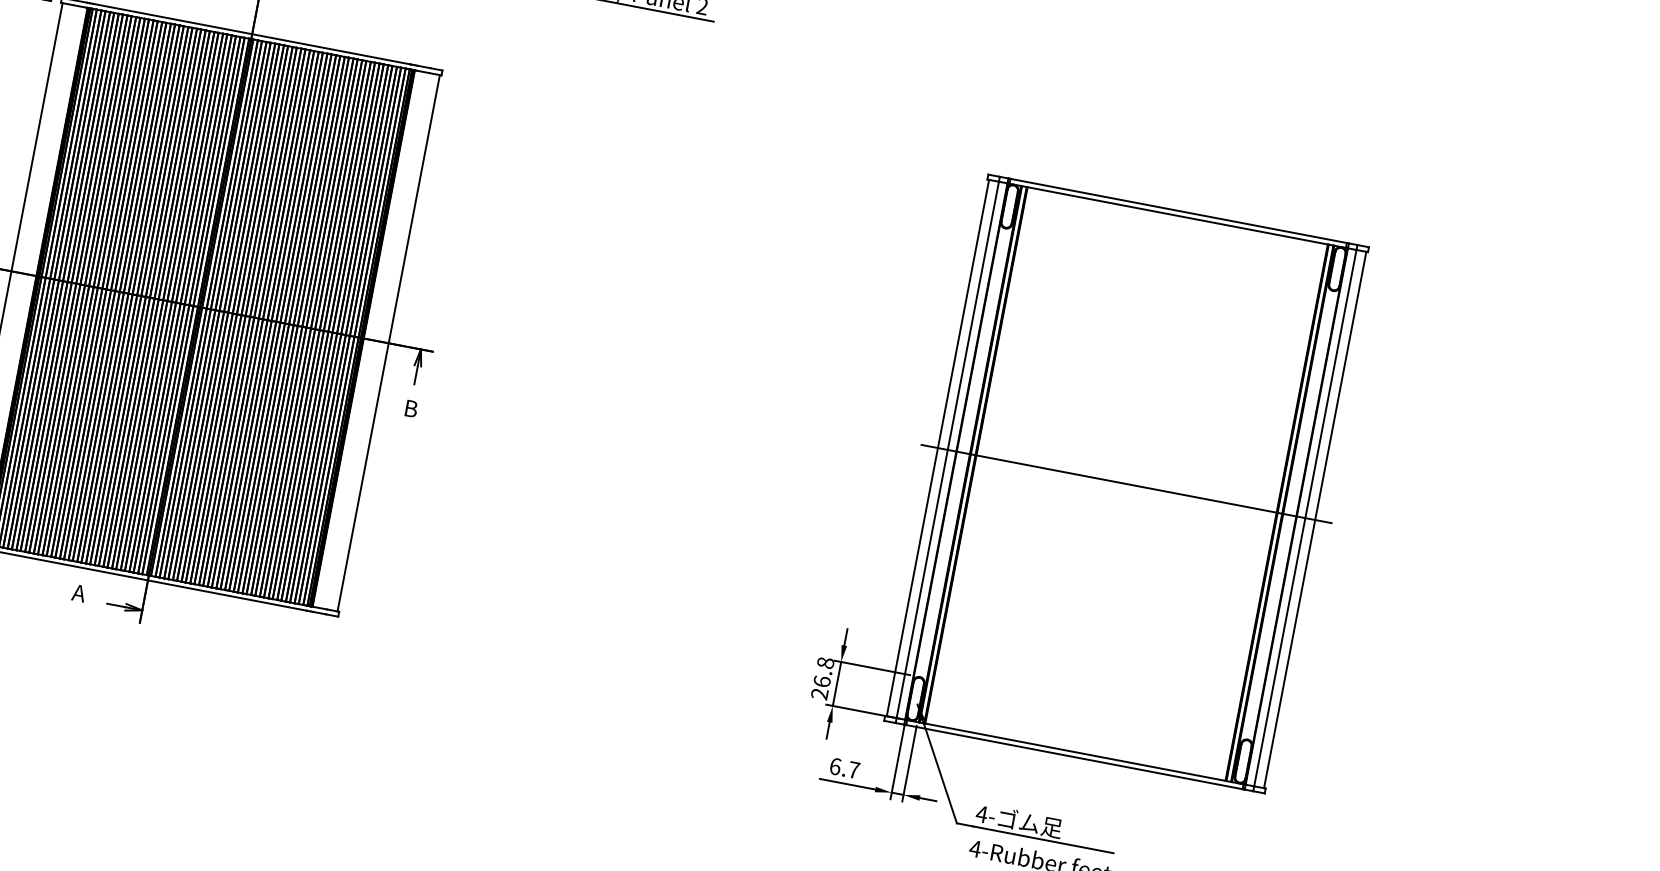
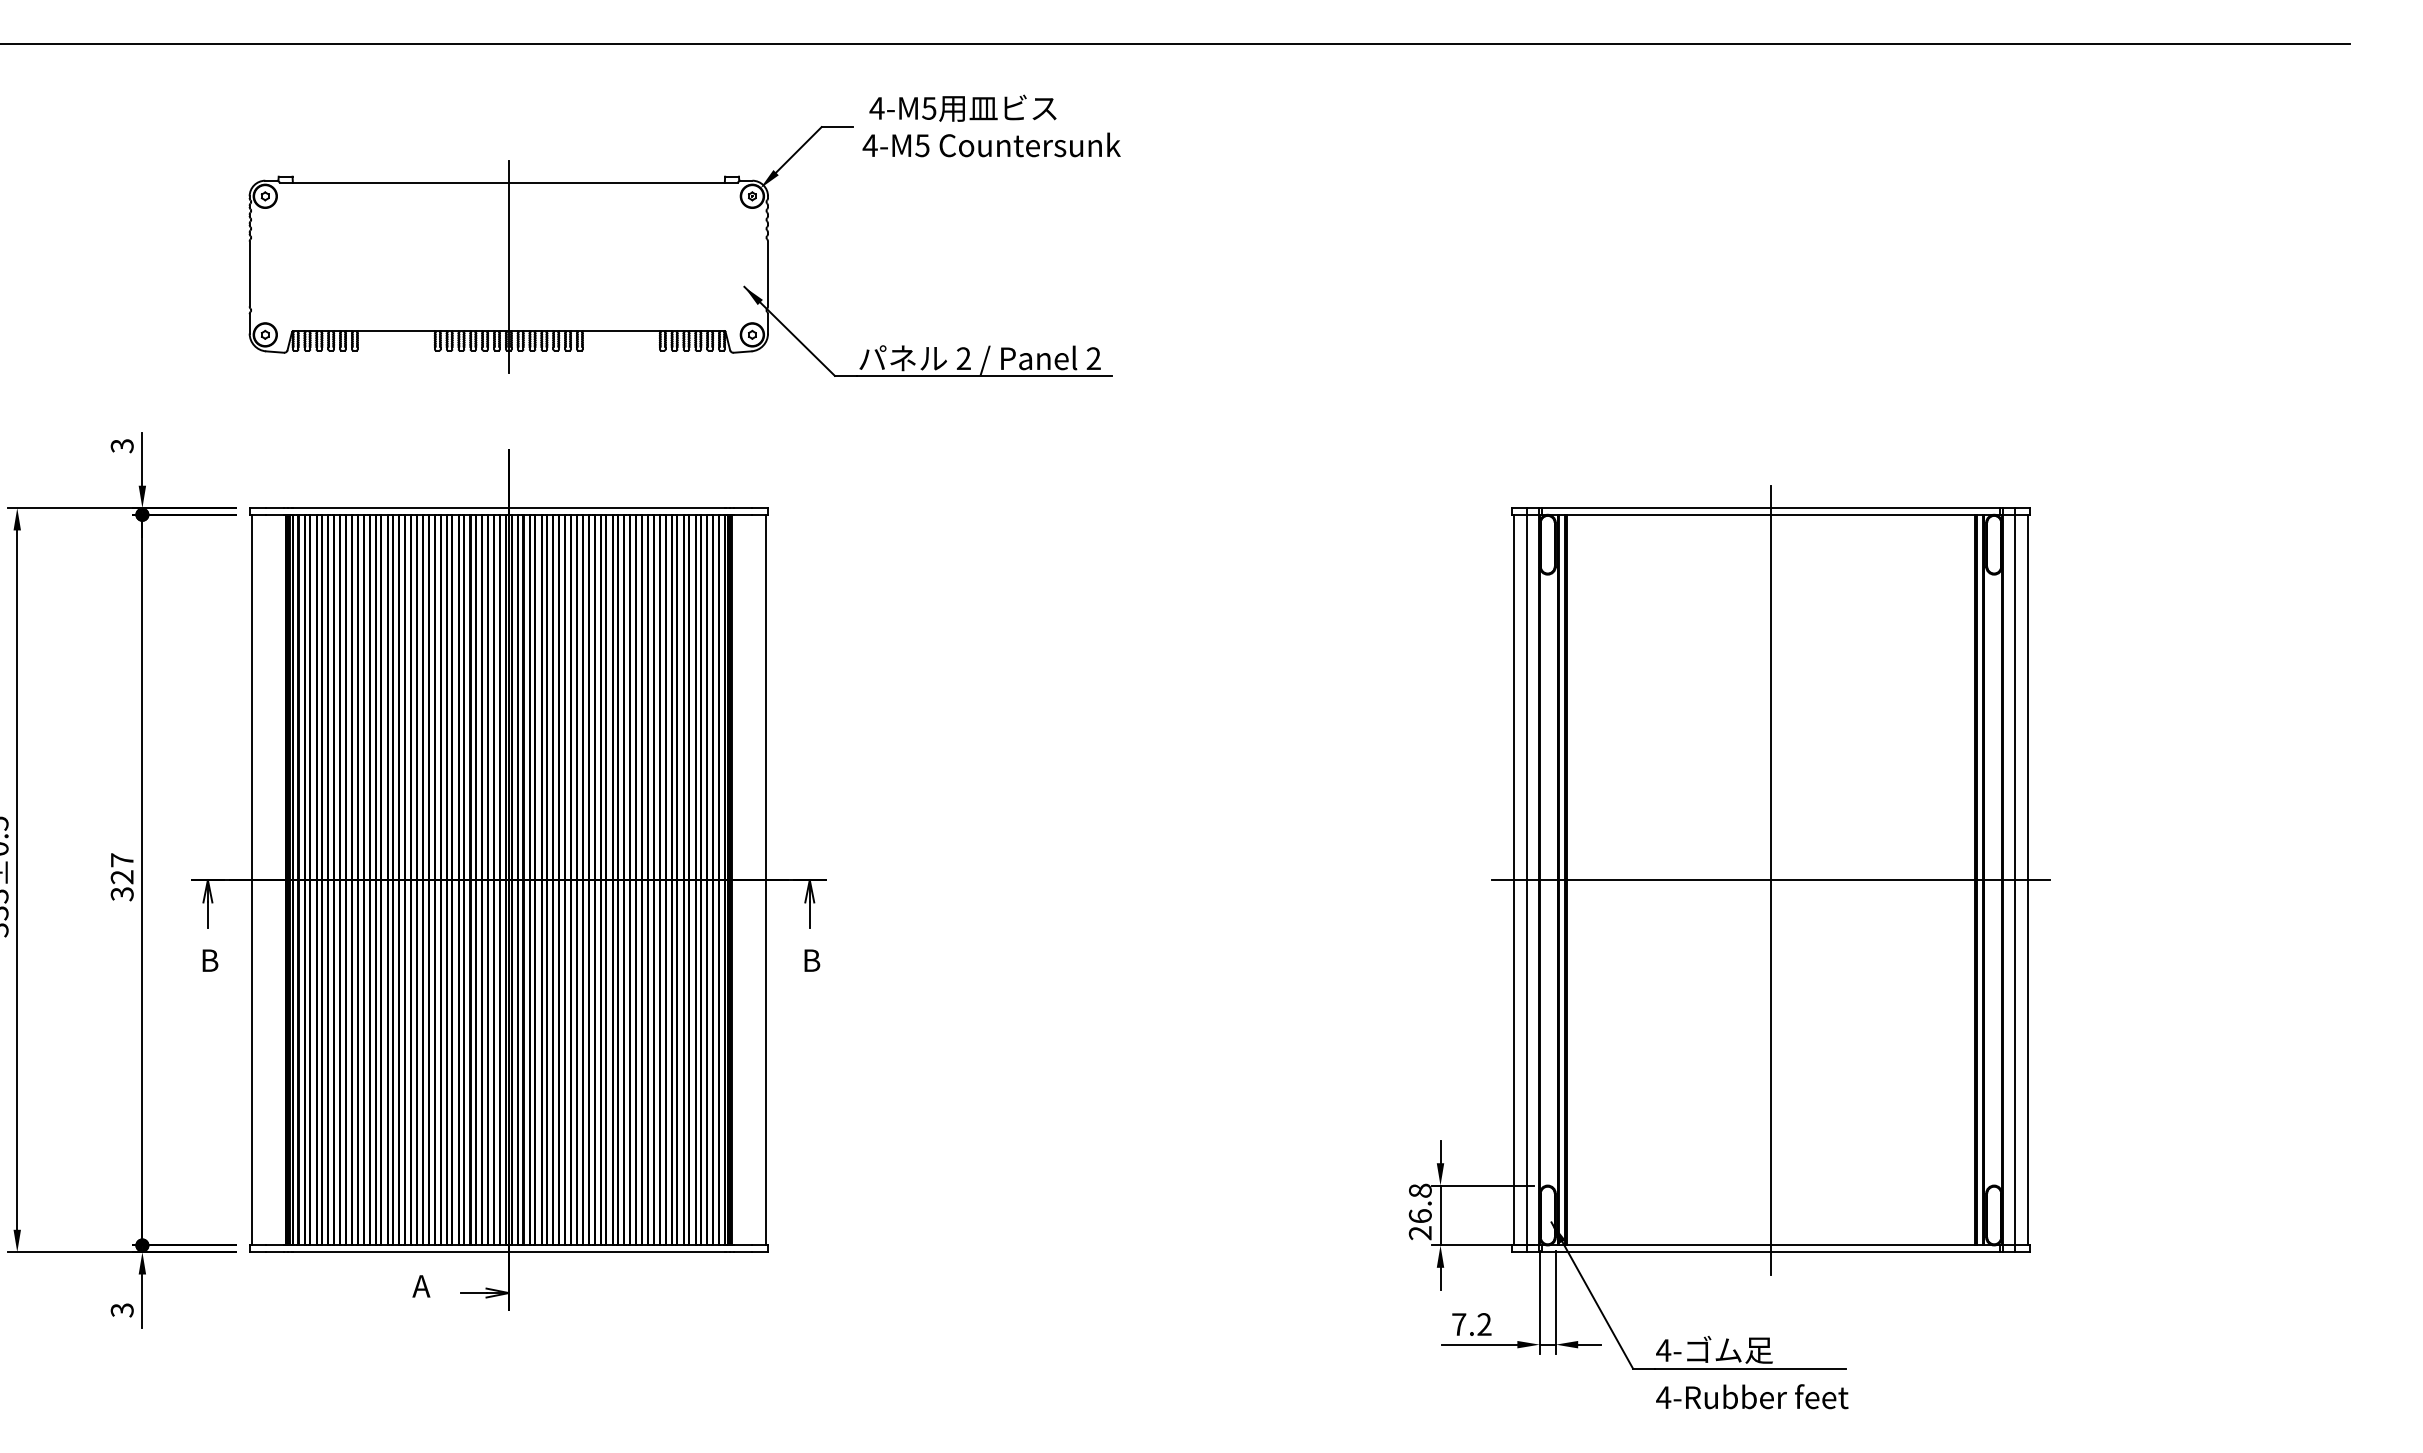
line: (1126, 483) -> (1770, 879), added
text: (844, 768) -> (1471, 1324), 6.7 -> 7.2

